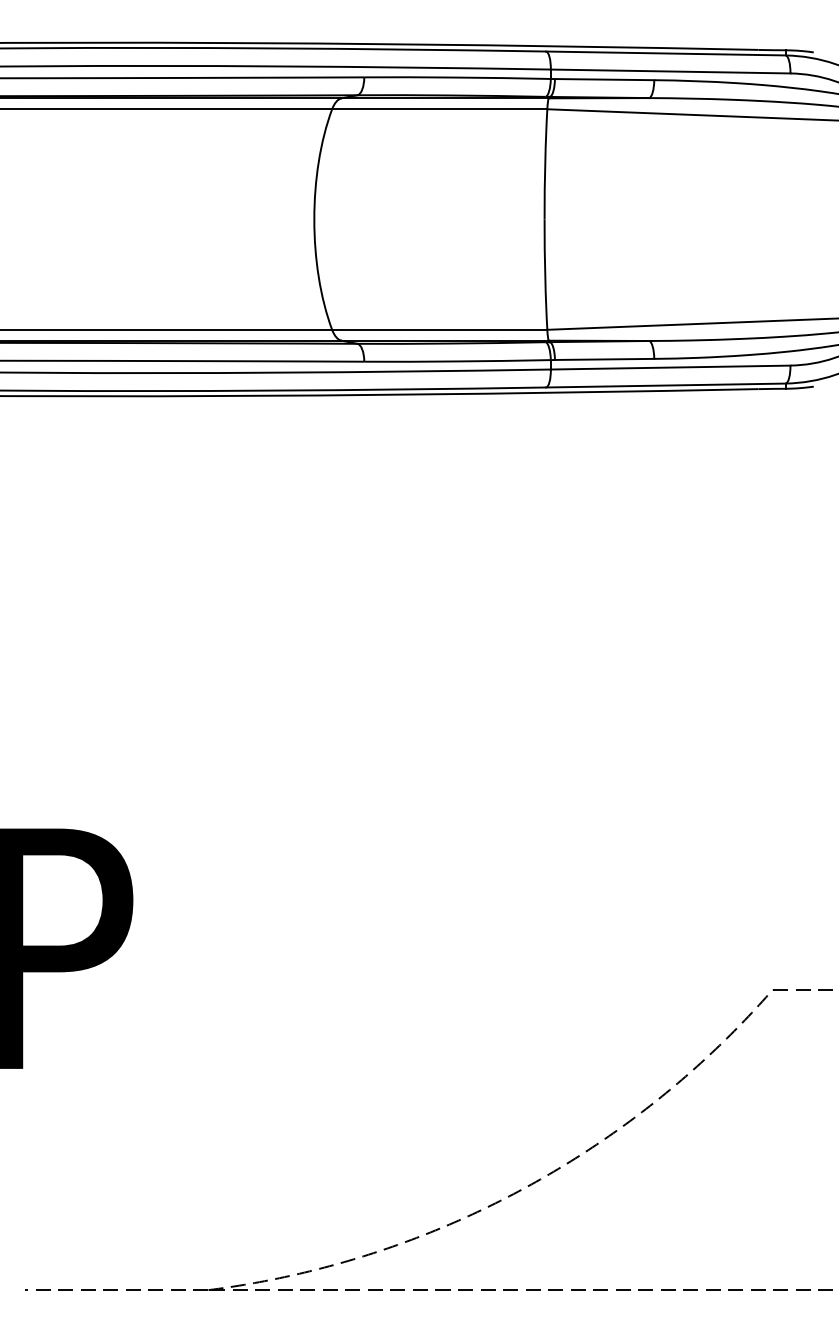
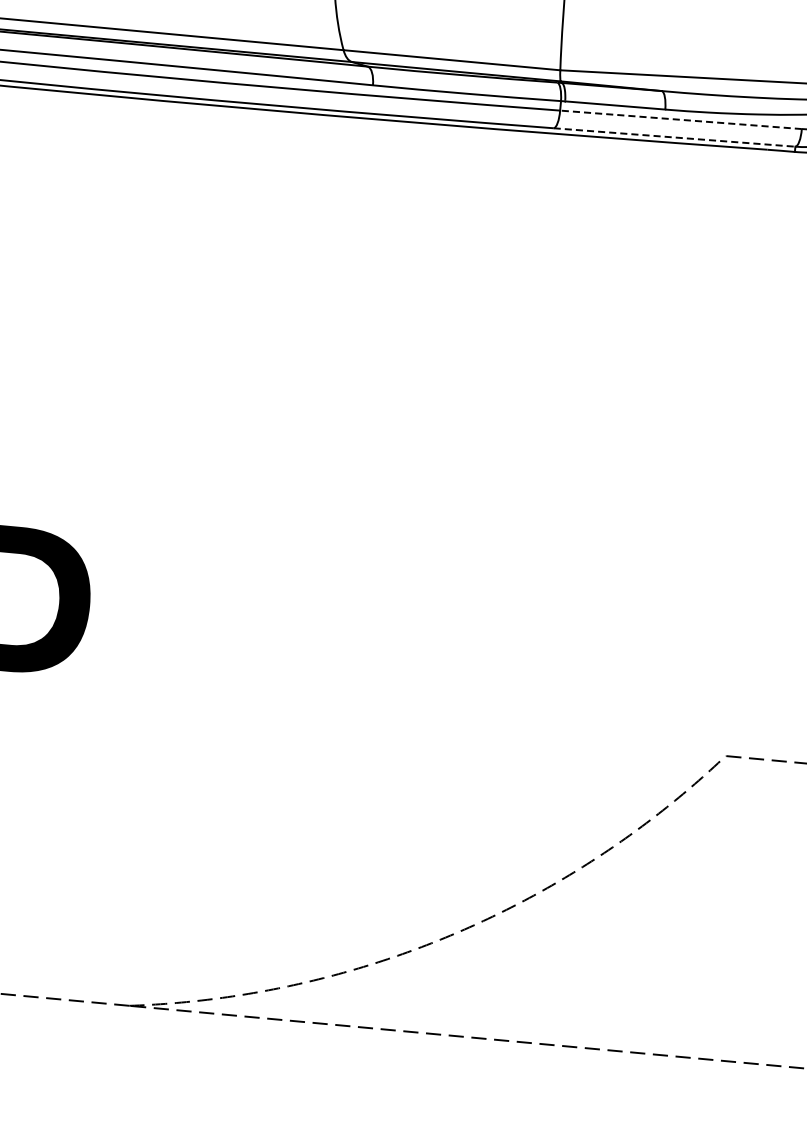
line: (670, 367) -> (680, 119), solid -> dashed
line: (665, 385) -> (674, 137), solid -> dashed

